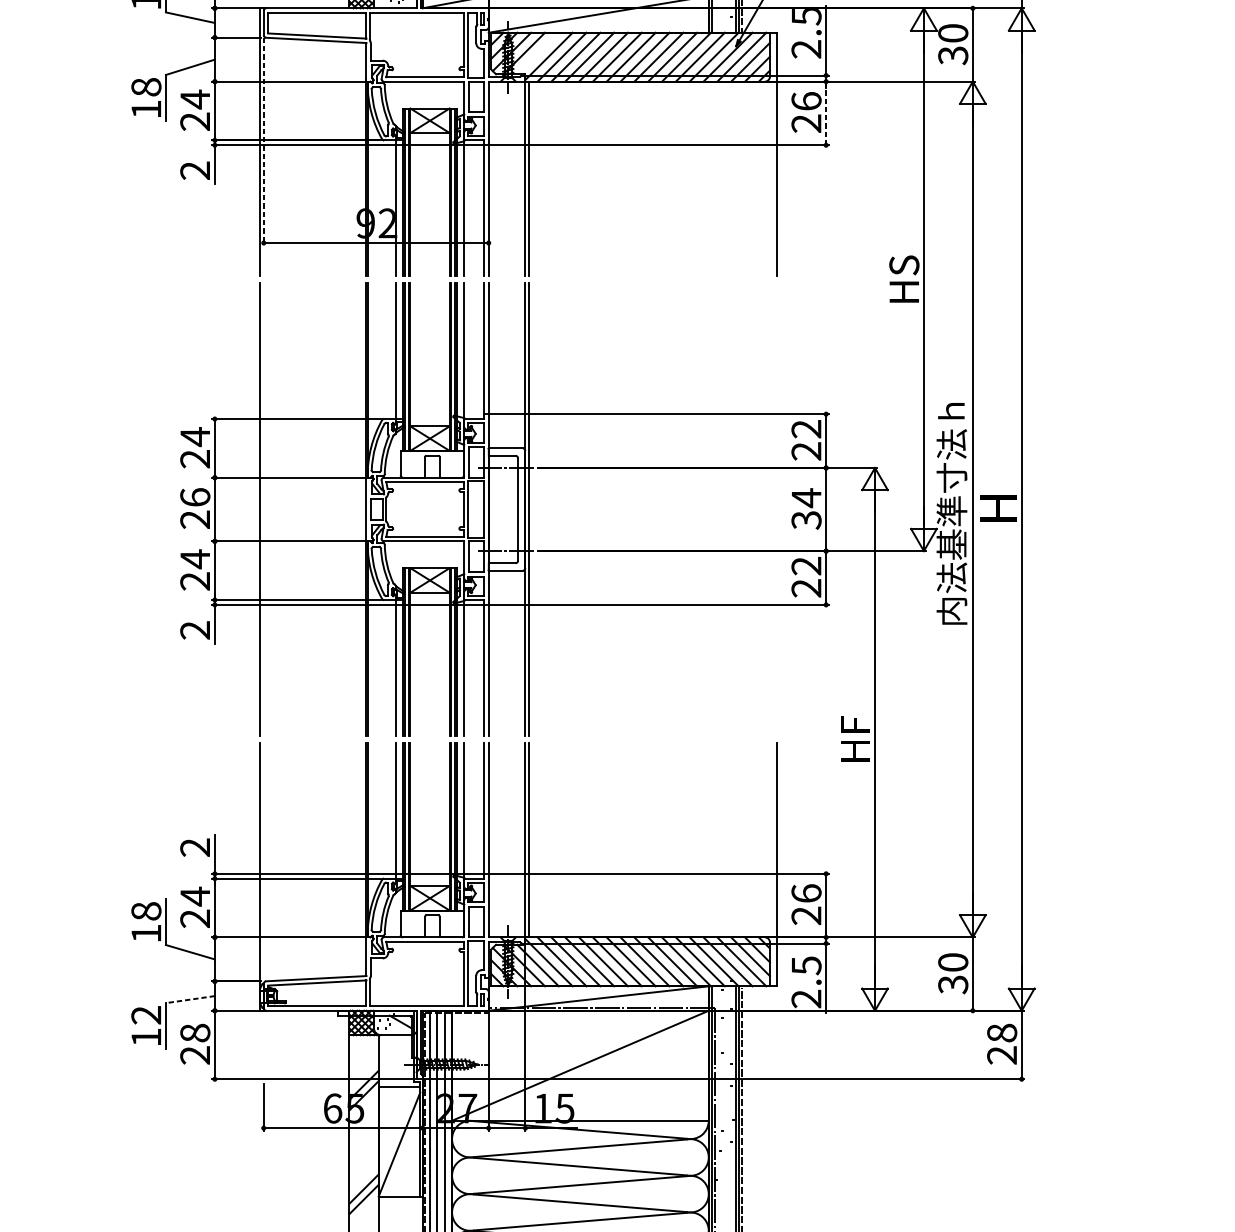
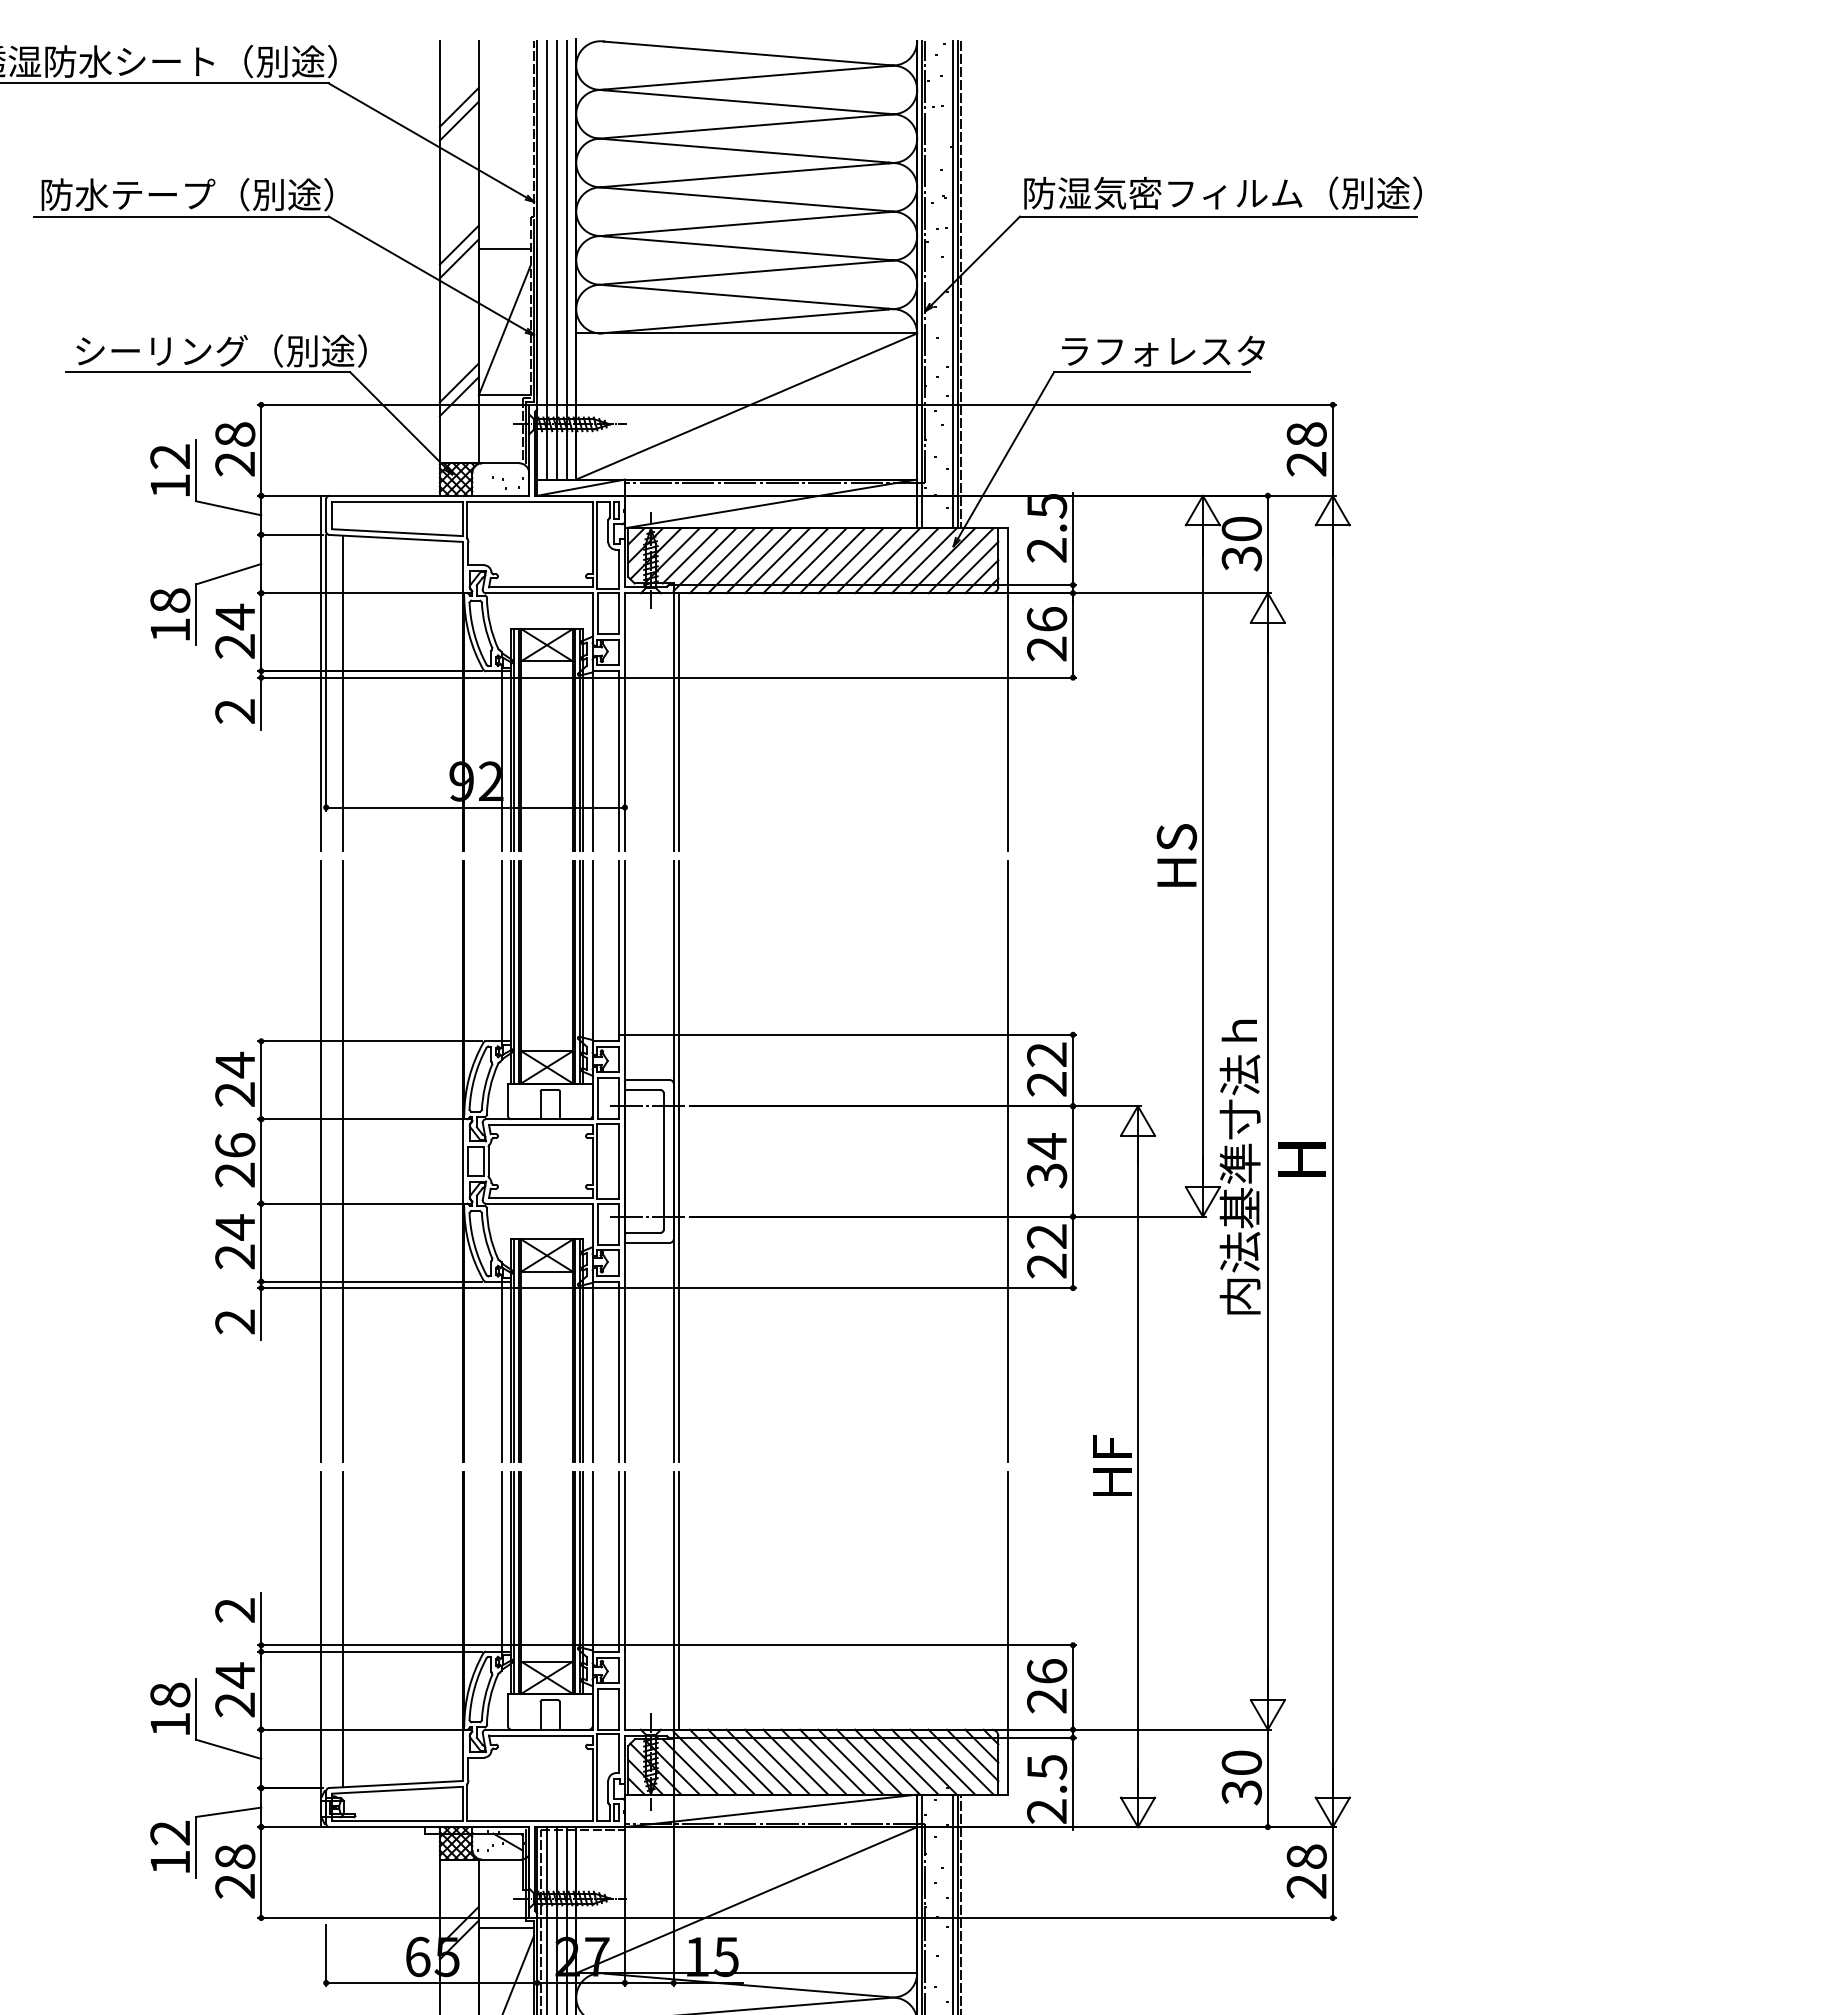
line: (538, 53) -> (690, 555), added
line: (826, 112) -> (1073, 634), dashed -> solid
line: (263, 141) -> (326, 672), dashed -> solid
line: (276, 157) -> (343, 693), added
line: (276, 509) -> (343, 1161), added
line: (777, 509) -> (1008, 1161), added
line: (276, 861) -> (343, 1629), added
line: (190, 999) -> (228, 1812), dashed -> solid

